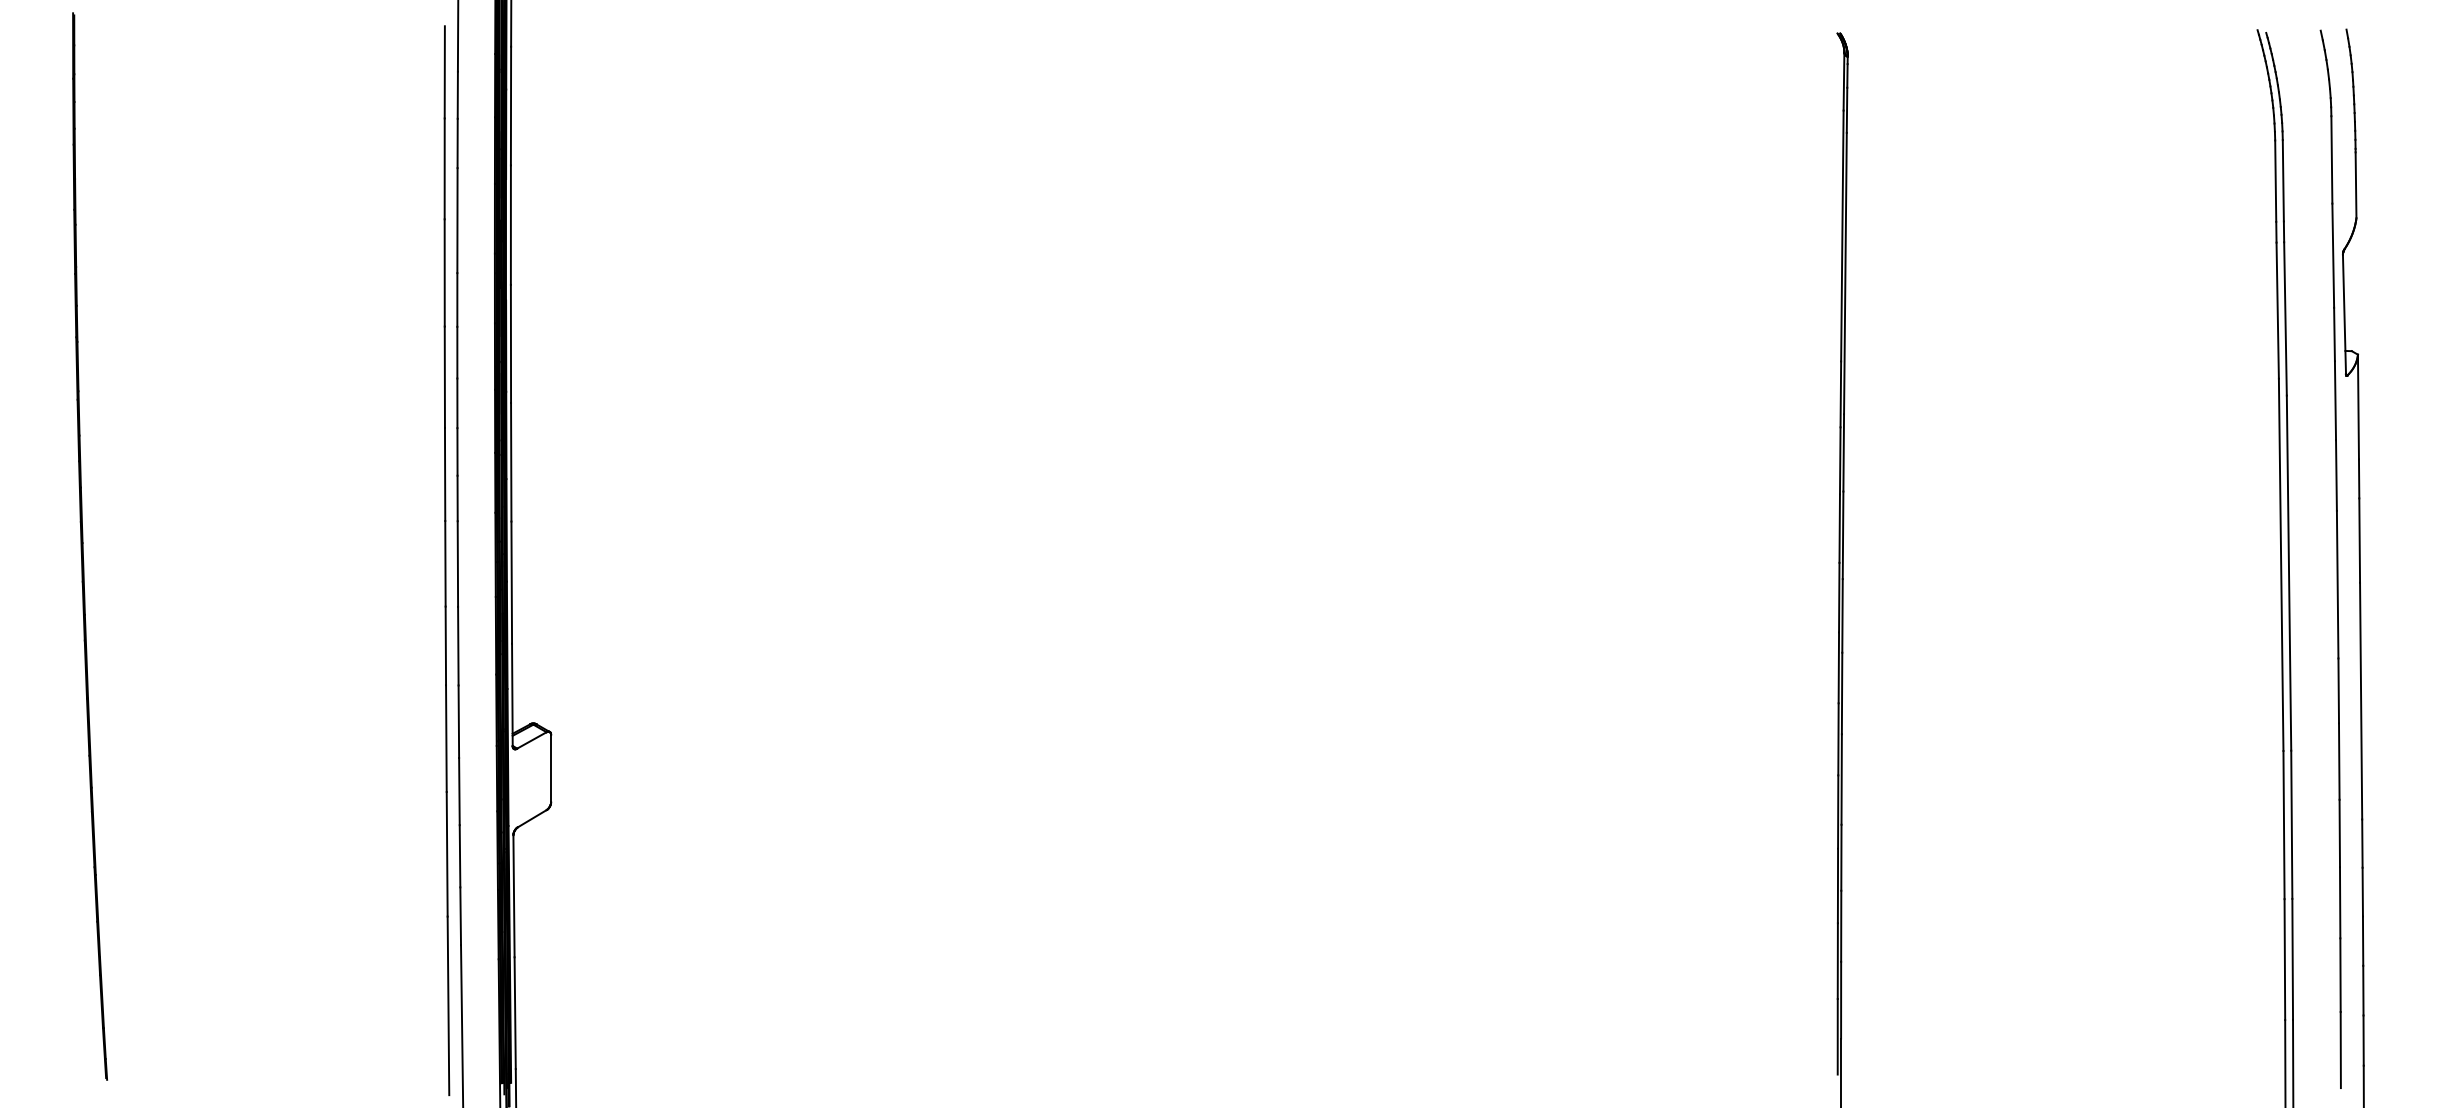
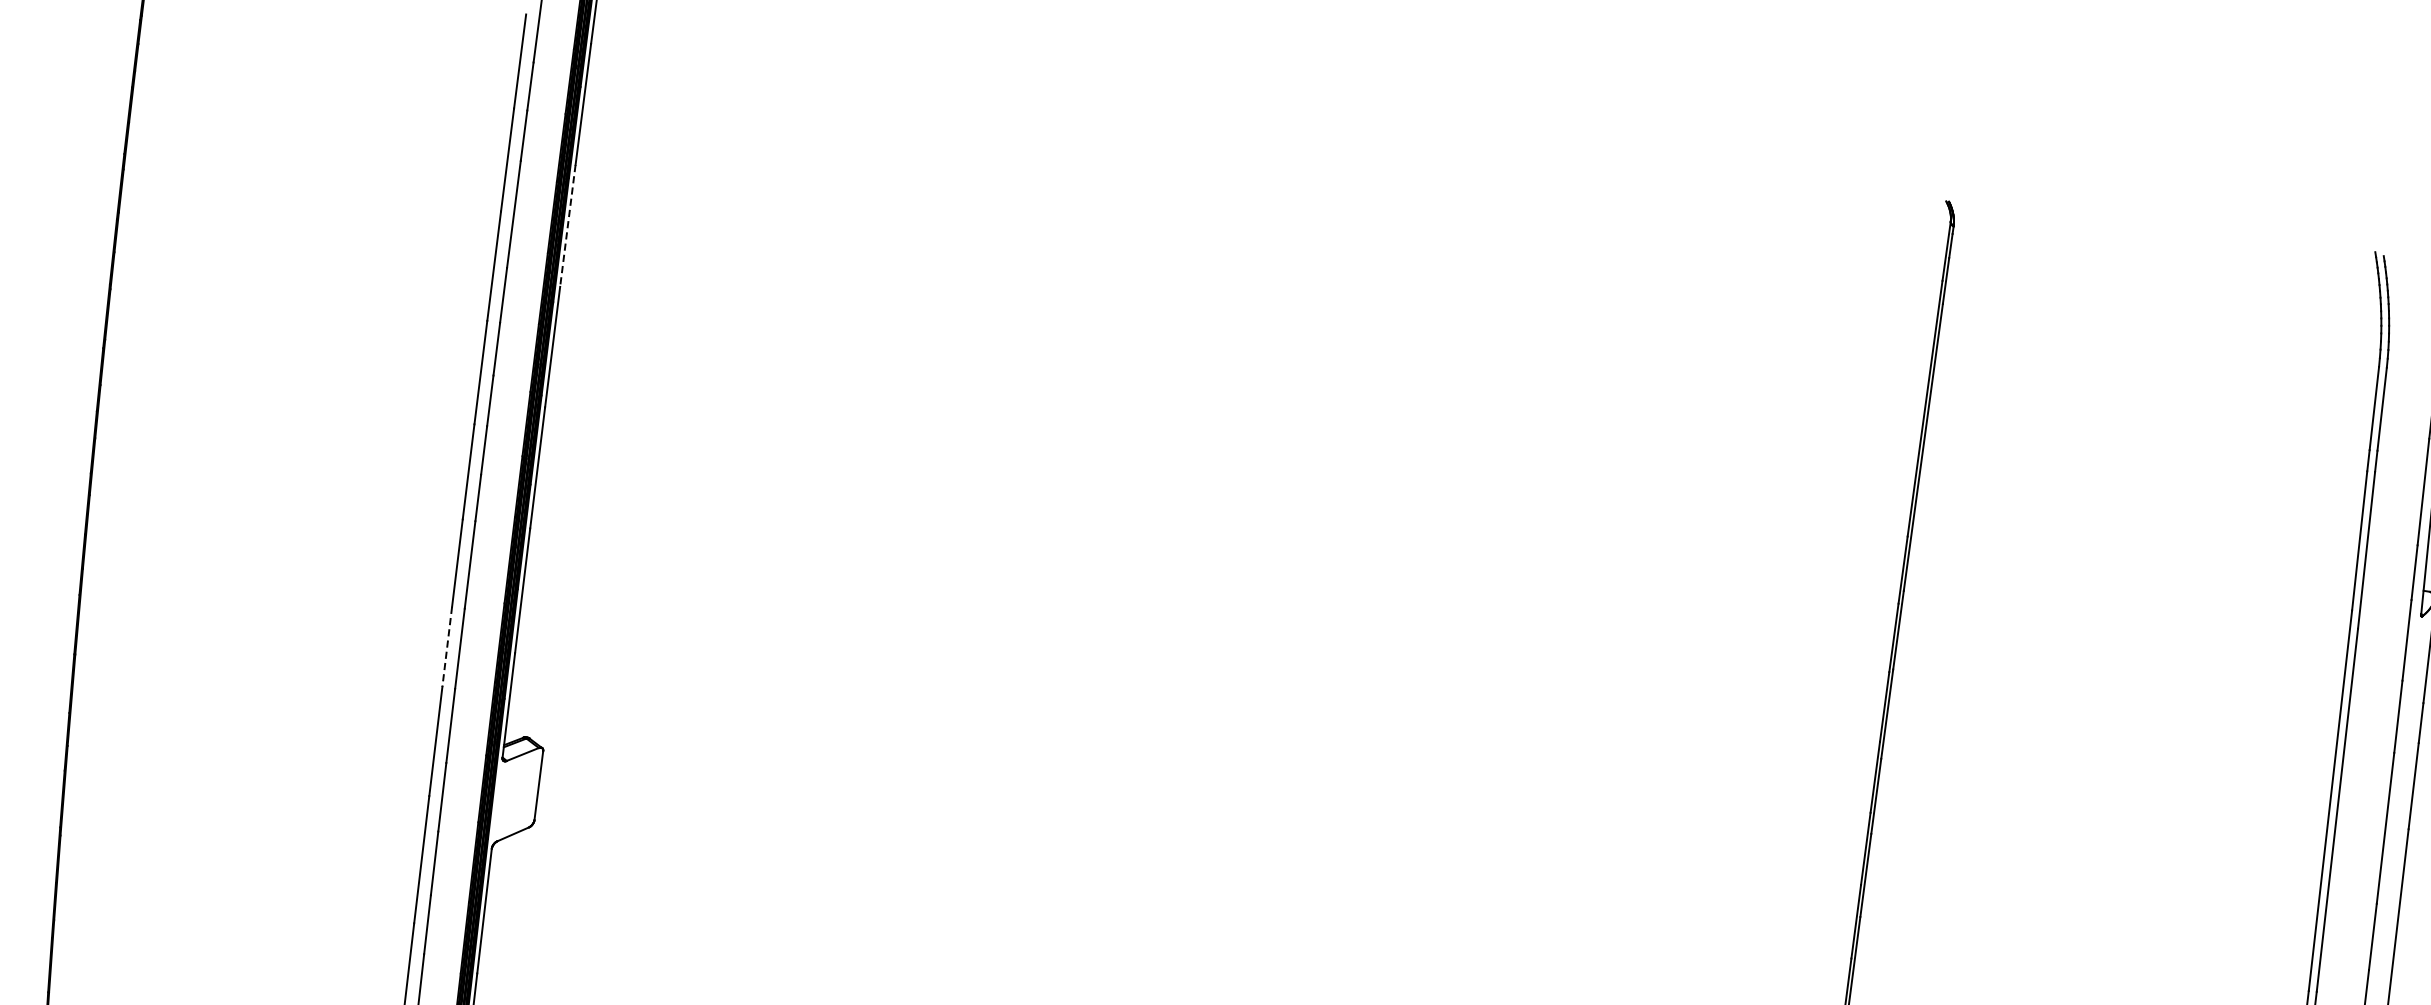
line: (510, 225) -> (567, 226), solid -> dashed
line: (445, 646) -> (446, 647), solid -> dashed

